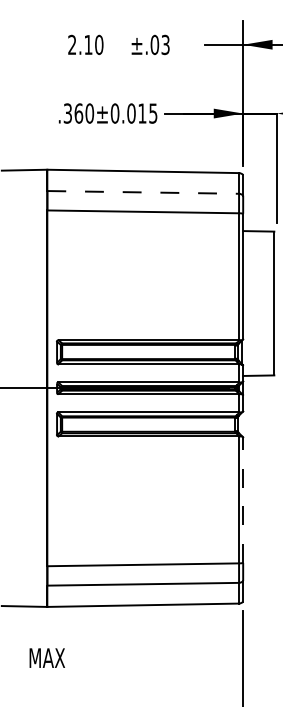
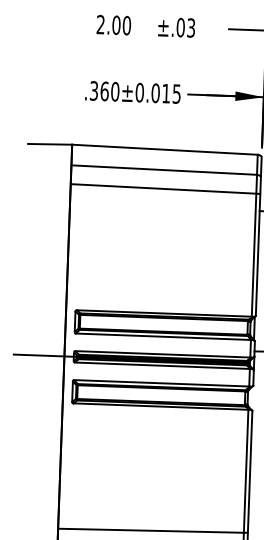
text: (88, 44) -> (116, 24), 2.10 -> 2.00
line: (143, 192) -> (164, 170), dashed -> solid
line: (243, 500) -> (250, 472), dashed -> solid

